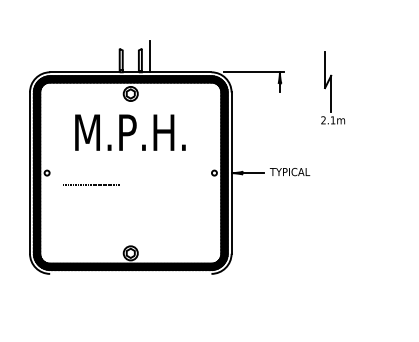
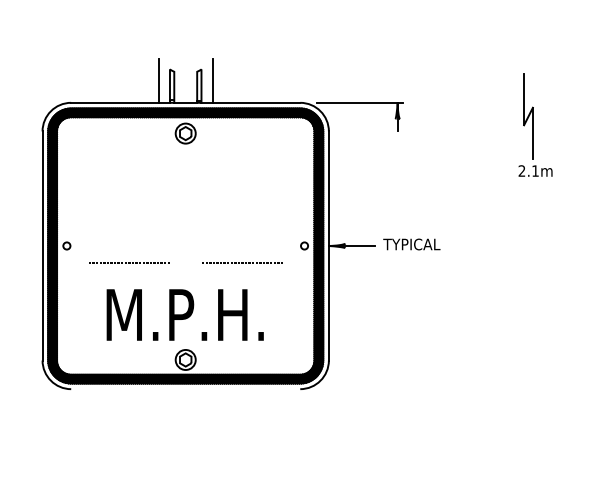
line: (111, 56) -> (158, 80), added
part: (333, 87) -> (536, 124), moved
text: (130, 132) -> (185, 314), moved
line: (170, 185) -> (242, 263), added

